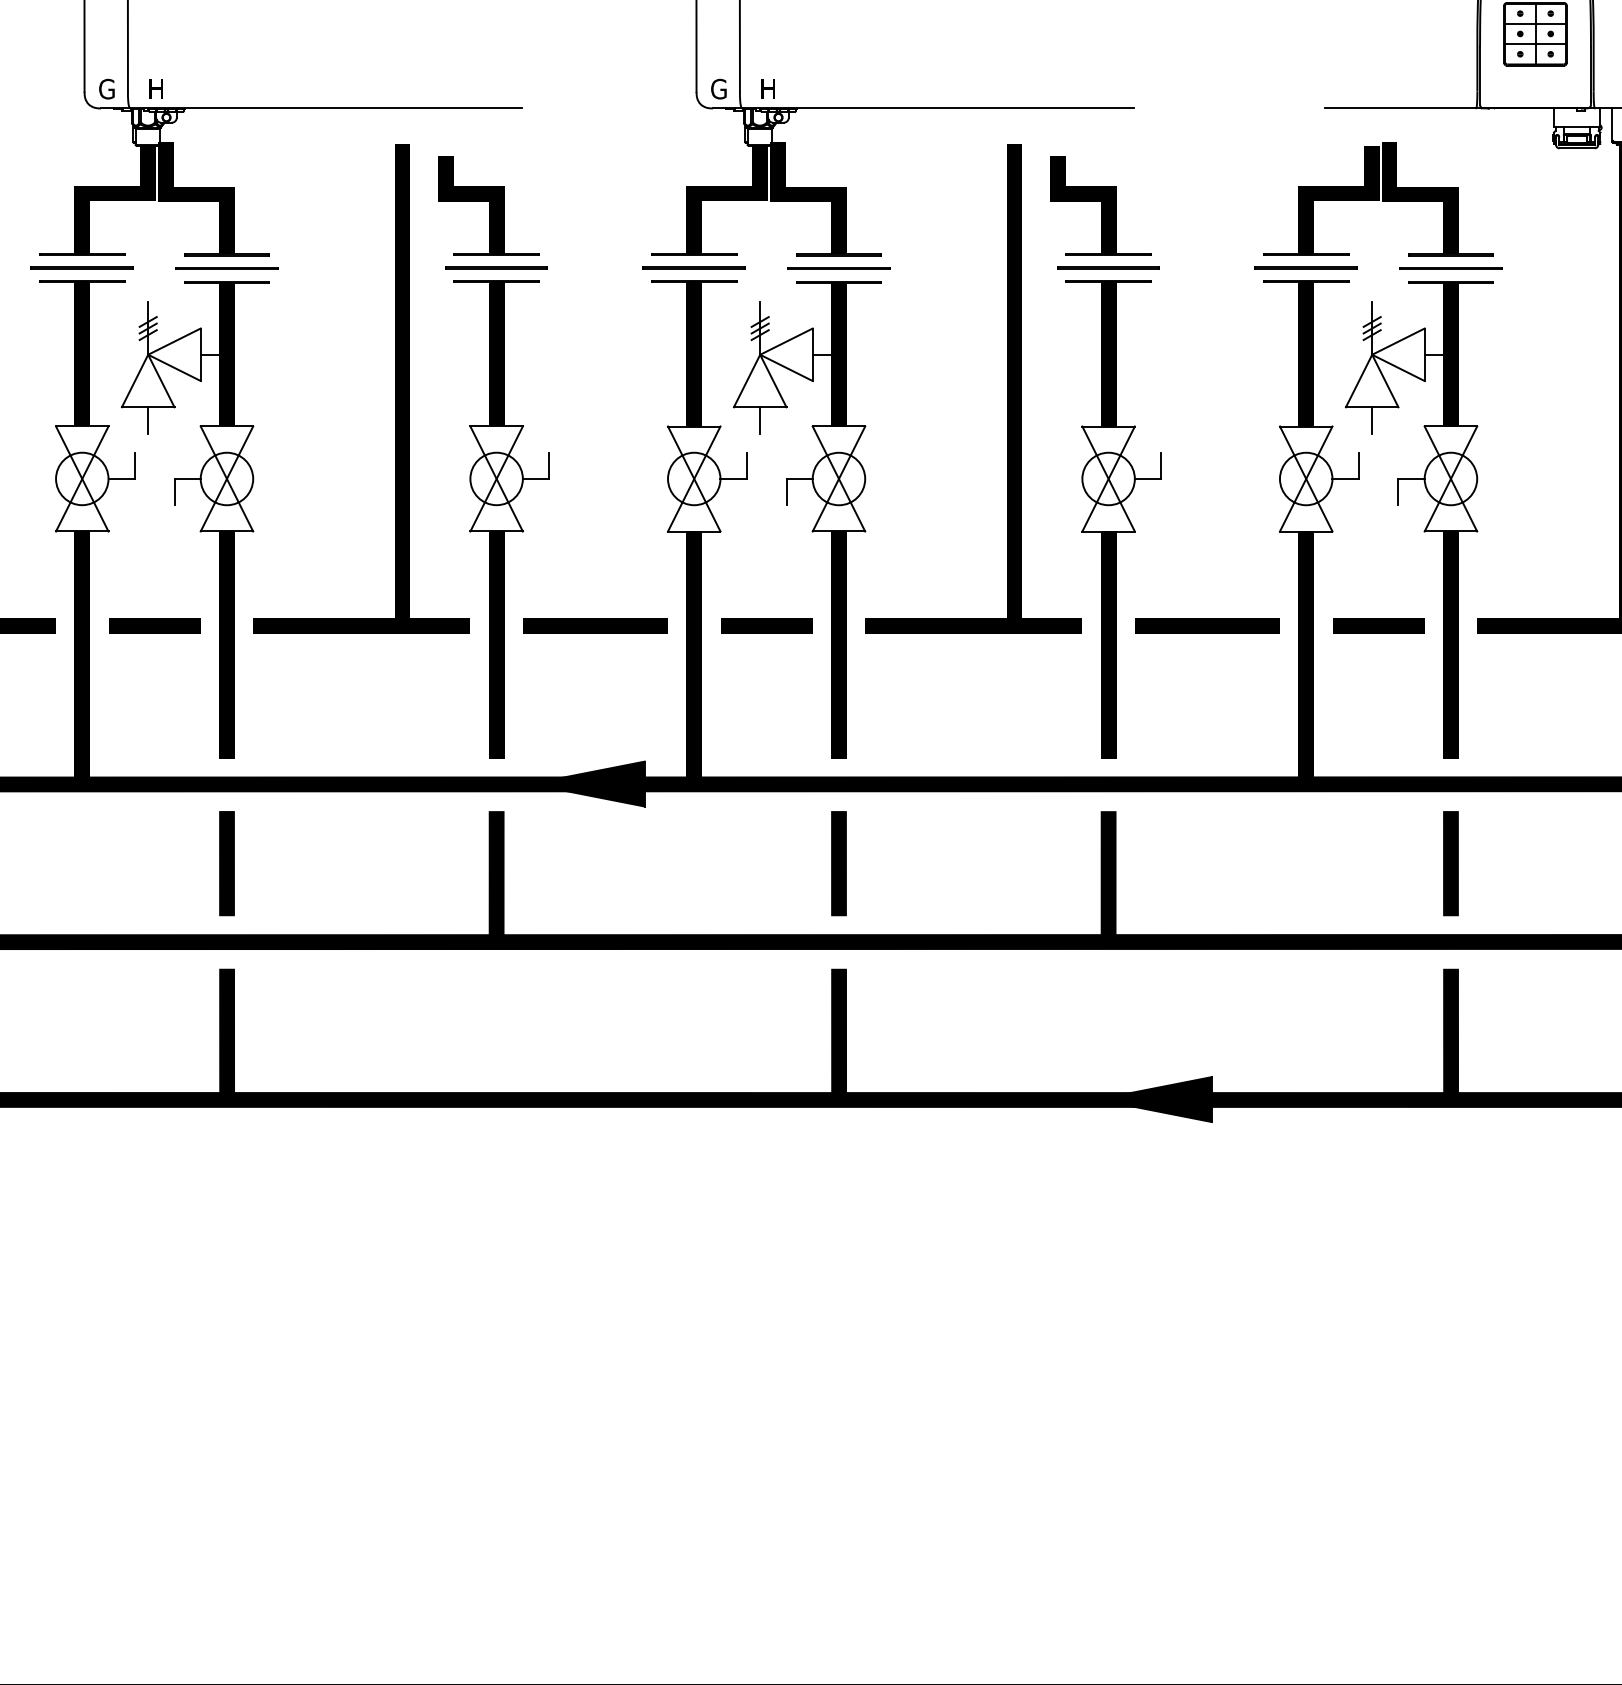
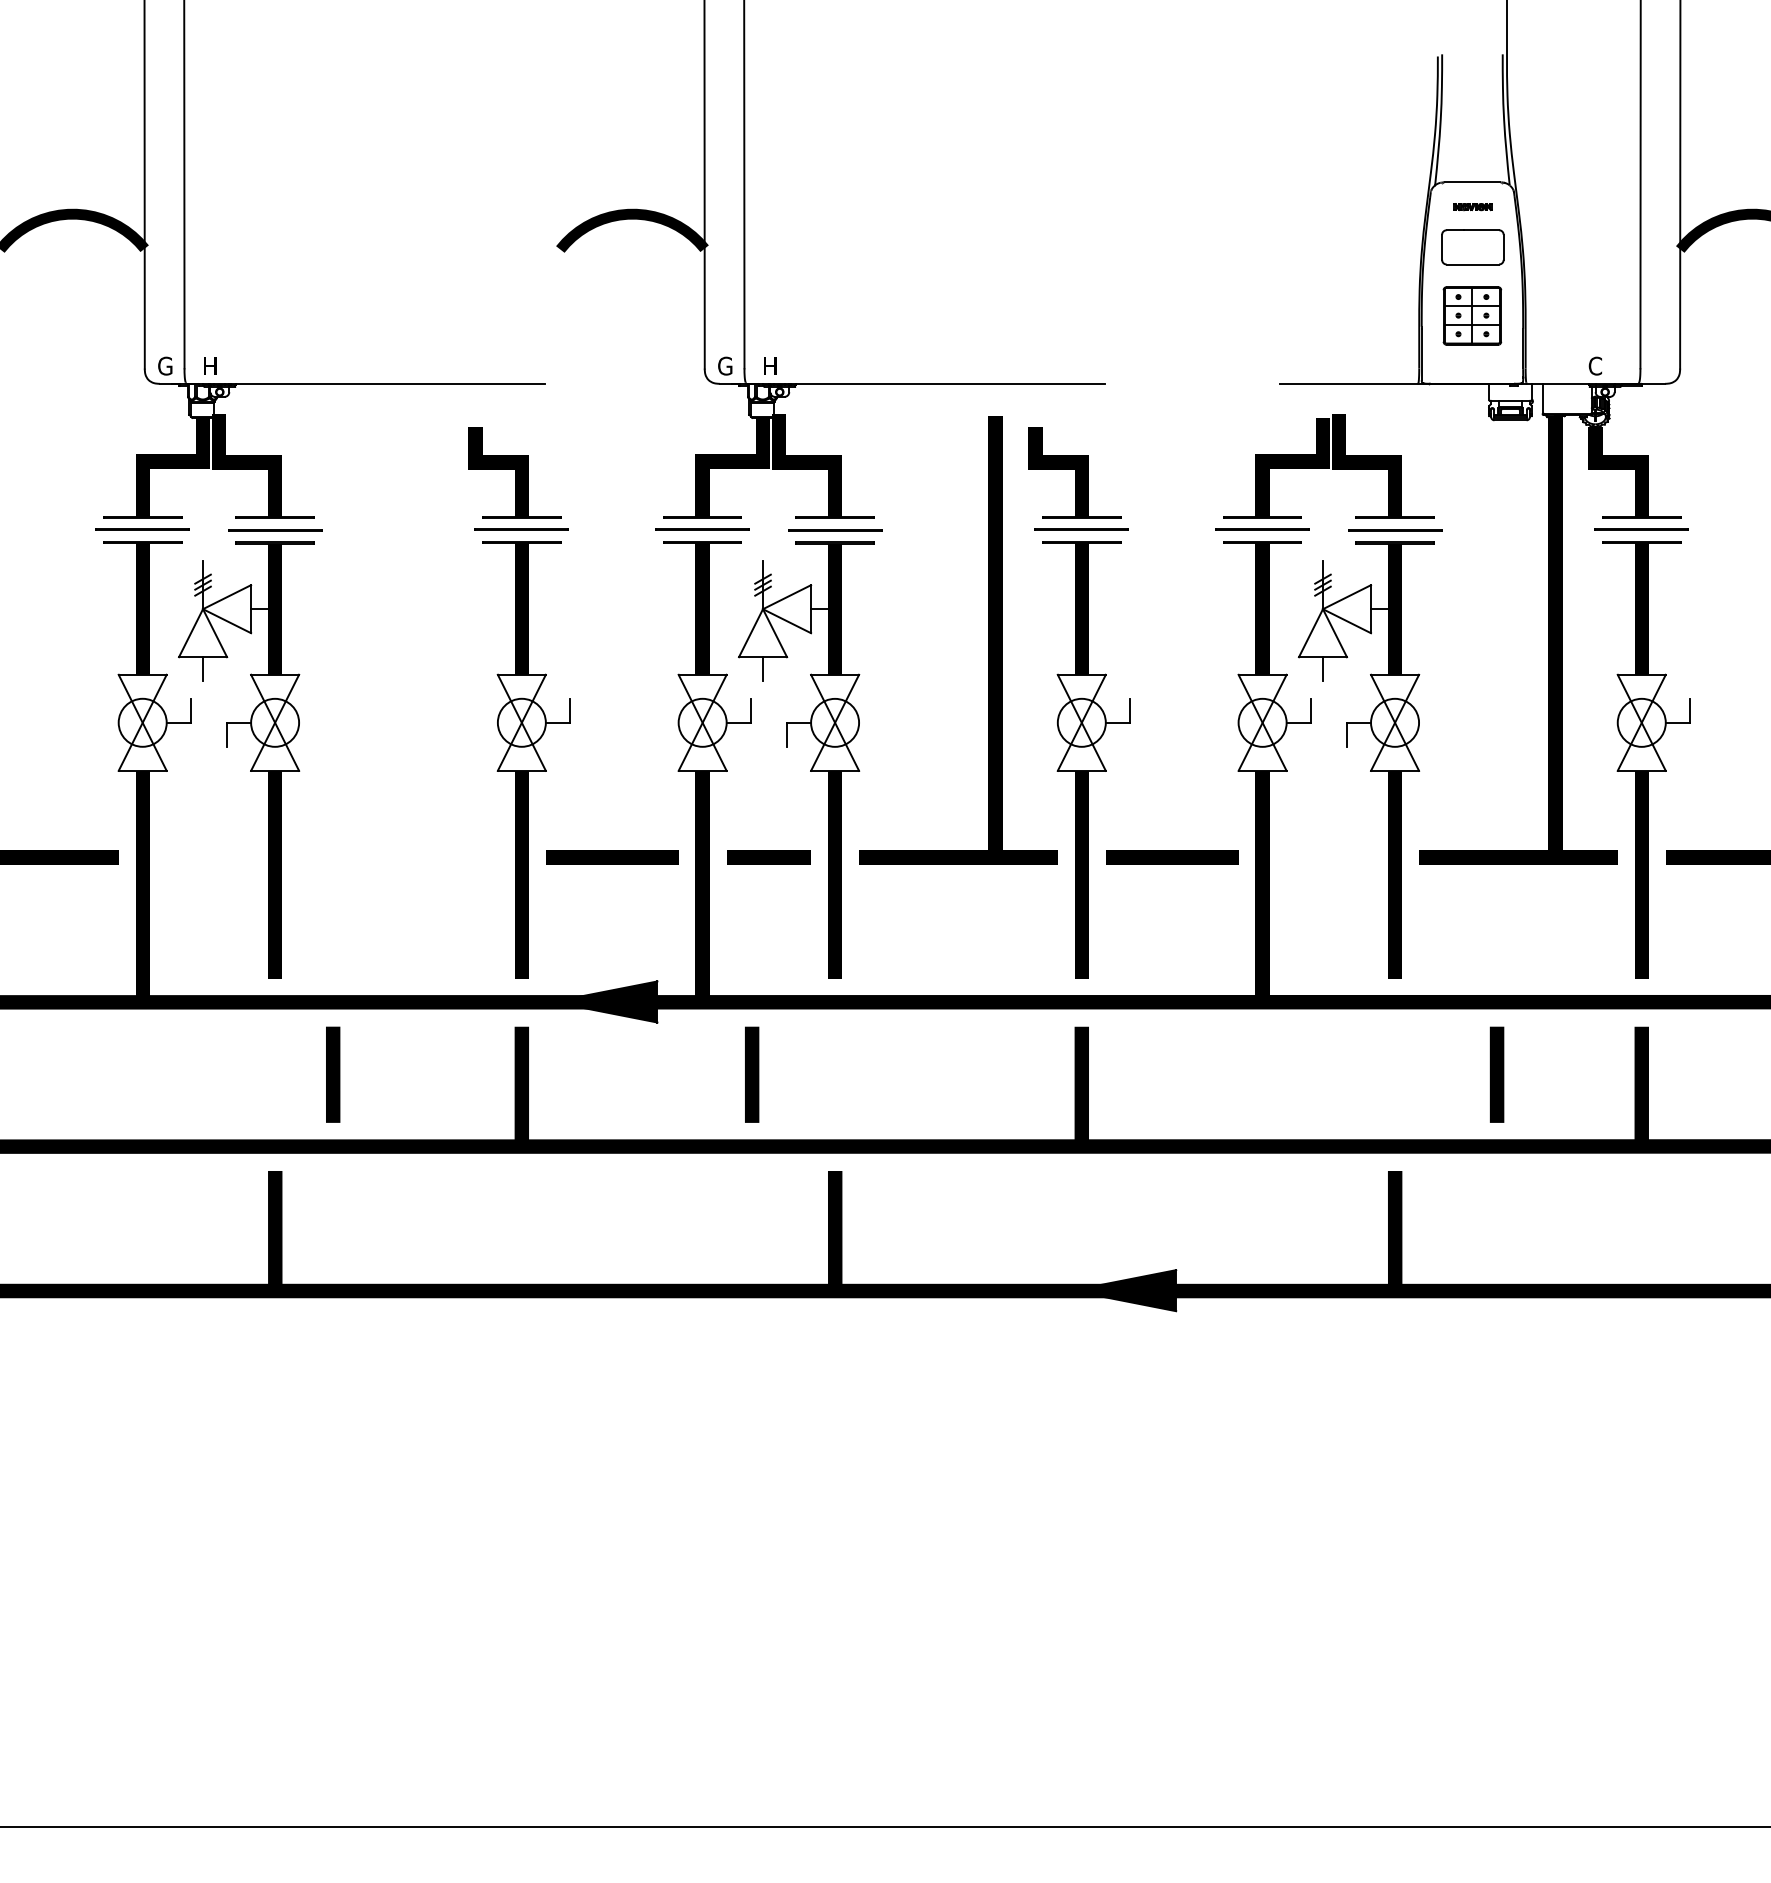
part: (394, 389) -> (428, 640), removed
line: (154, 626) -> (208, 857), removed
line: (1378, 626) -> (1328, 857), removed
line: (227, 863) -> (333, 1074), moved
line: (839, 863) -> (752, 1074), moved
line: (1450, 863) -> (1496, 1074), moved

